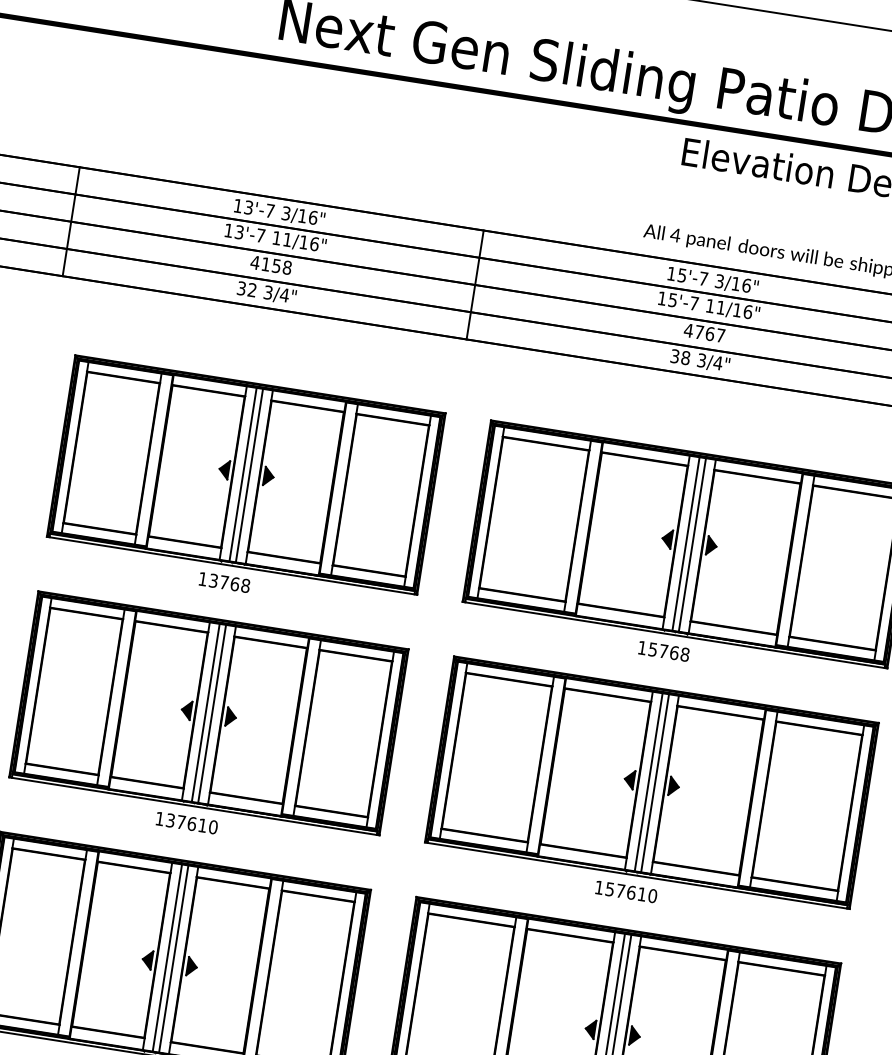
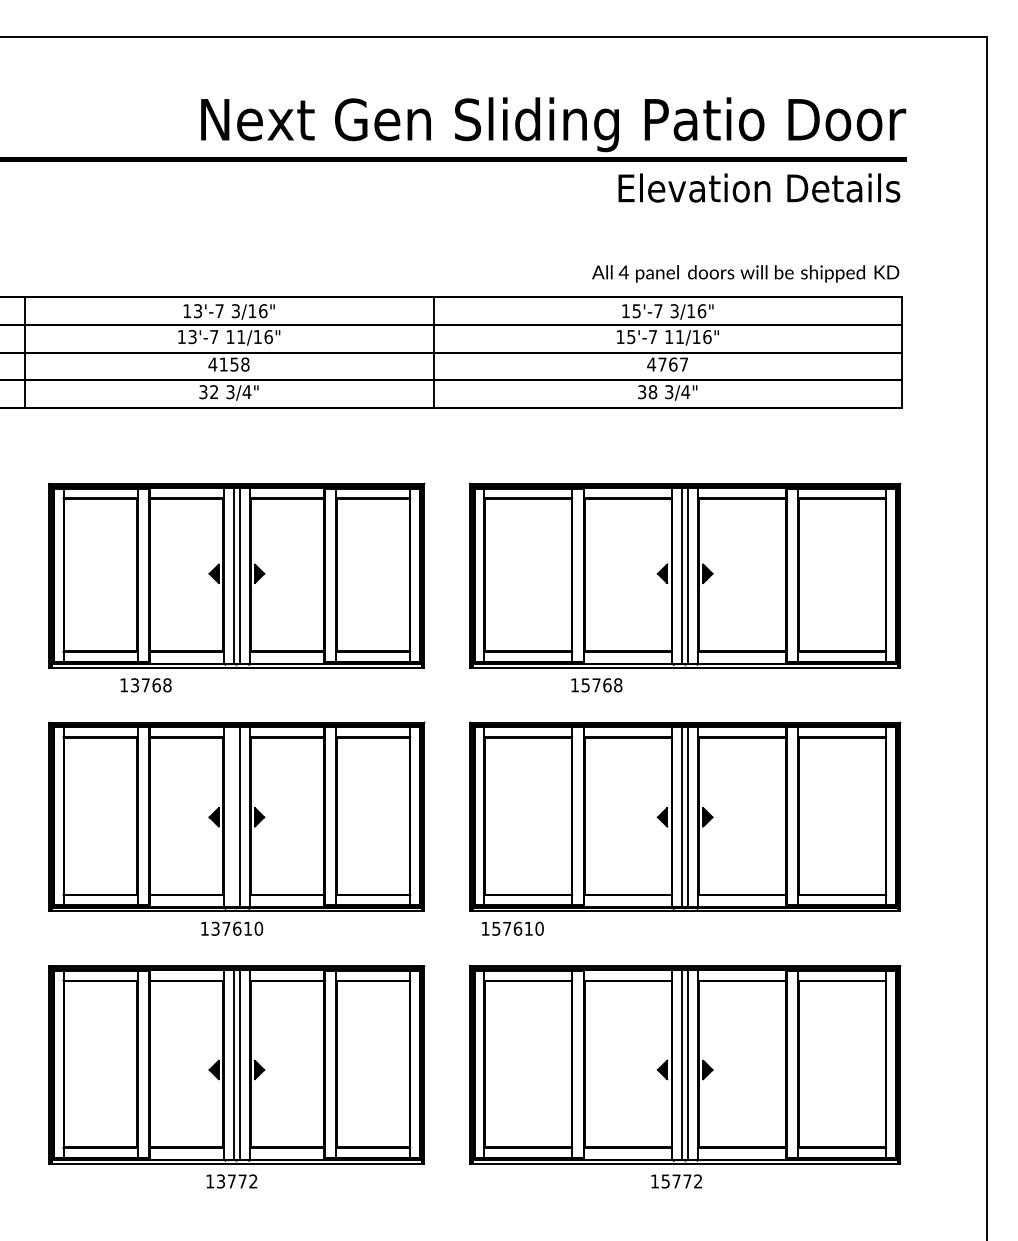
text: (223, 582) -> (145, 685), moved
text: (663, 651) -> (596, 685), moved
line: (205, 712) -> (233, 816), removed
text: (626, 891) -> (512, 928), moved

